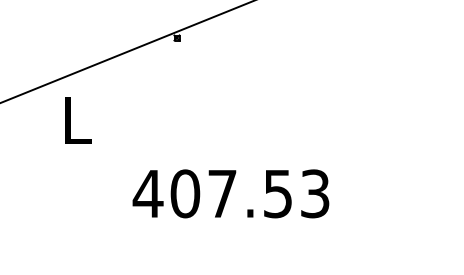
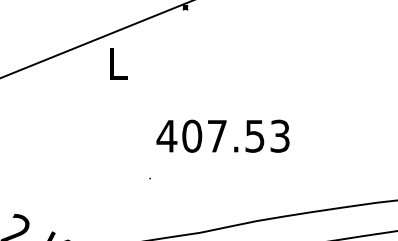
text: (230, 192) -> (222, 135), moved

